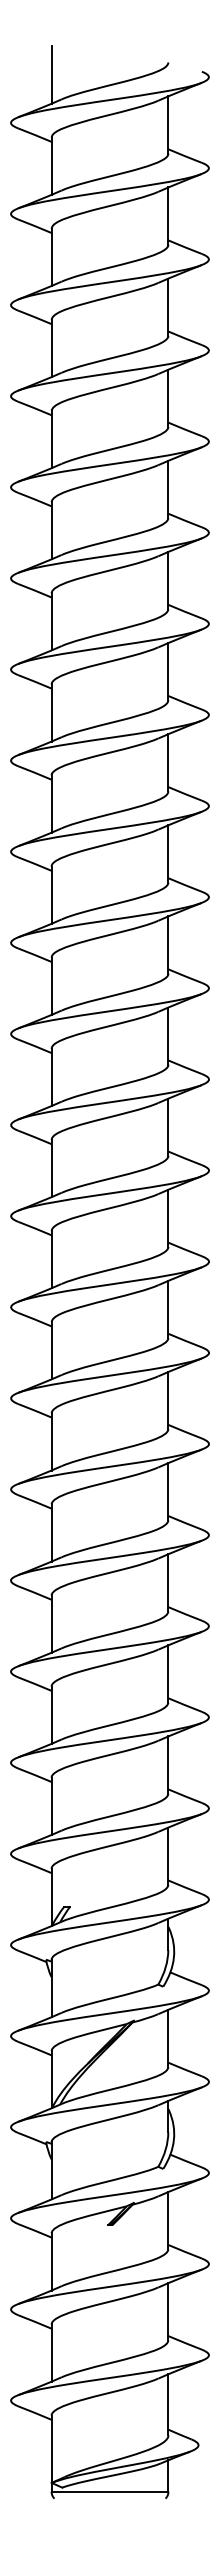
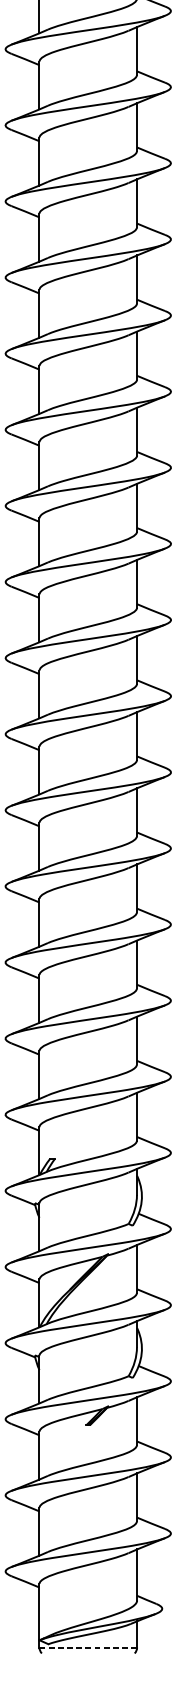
line: (110, 2491) -> (88, 1647), solid -> dashed

